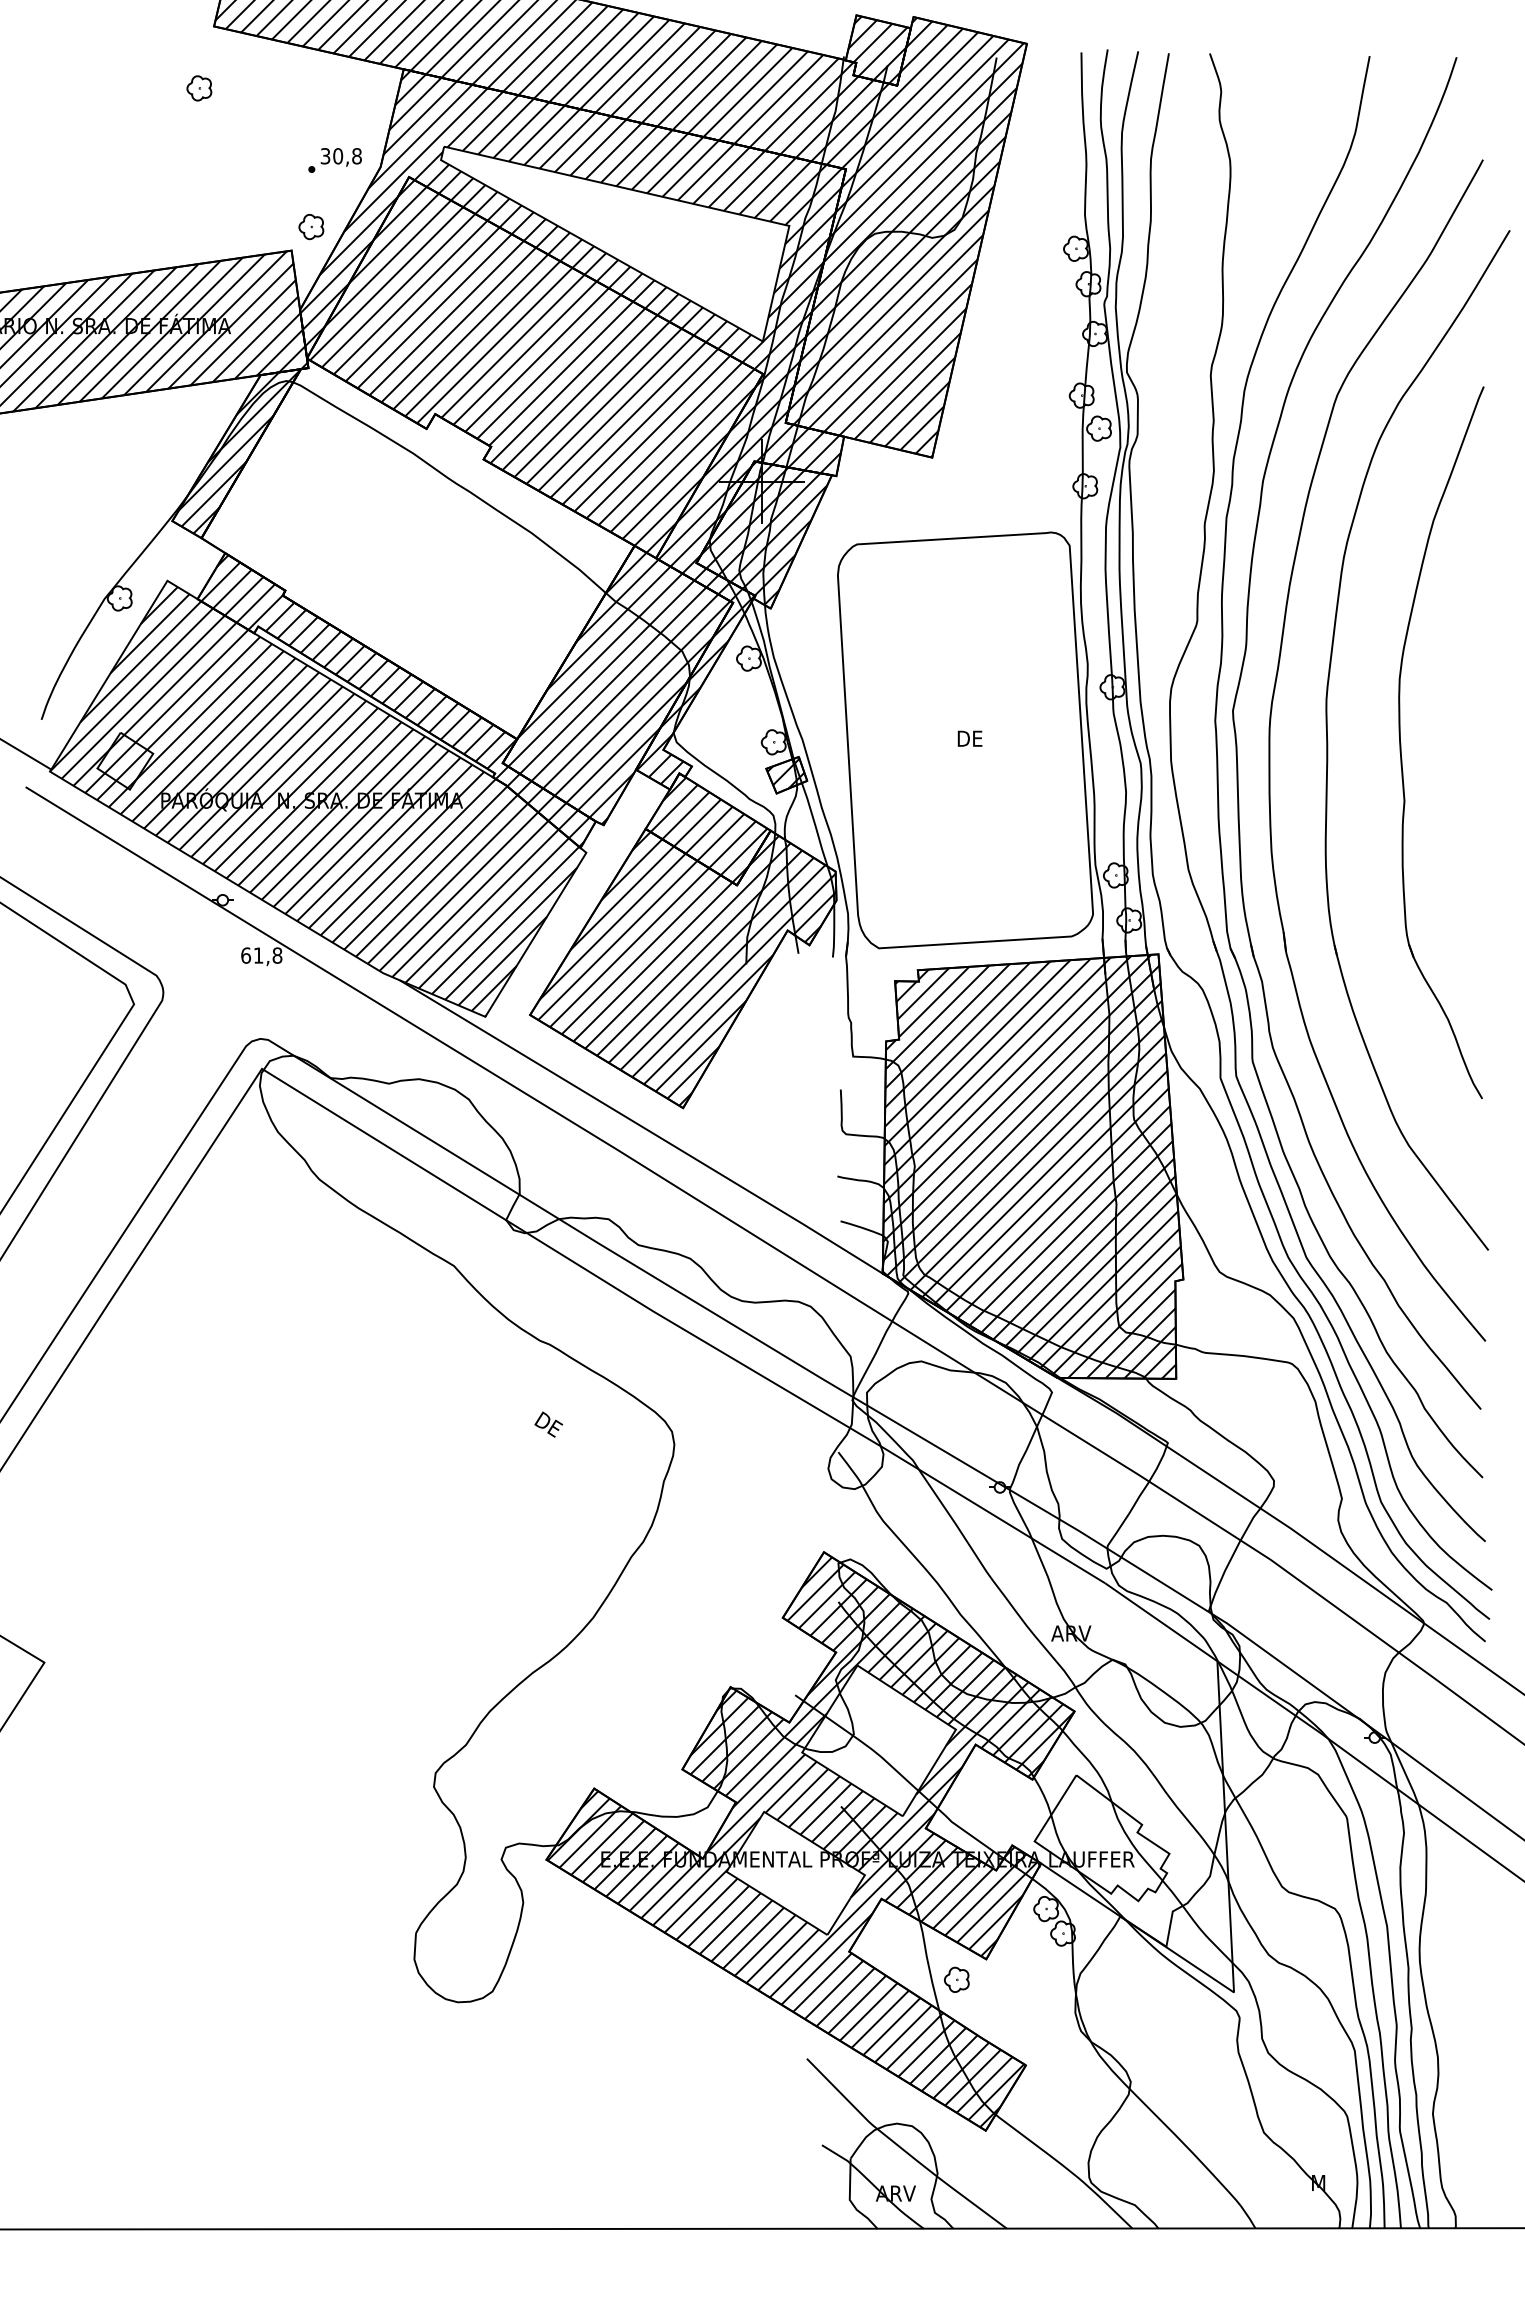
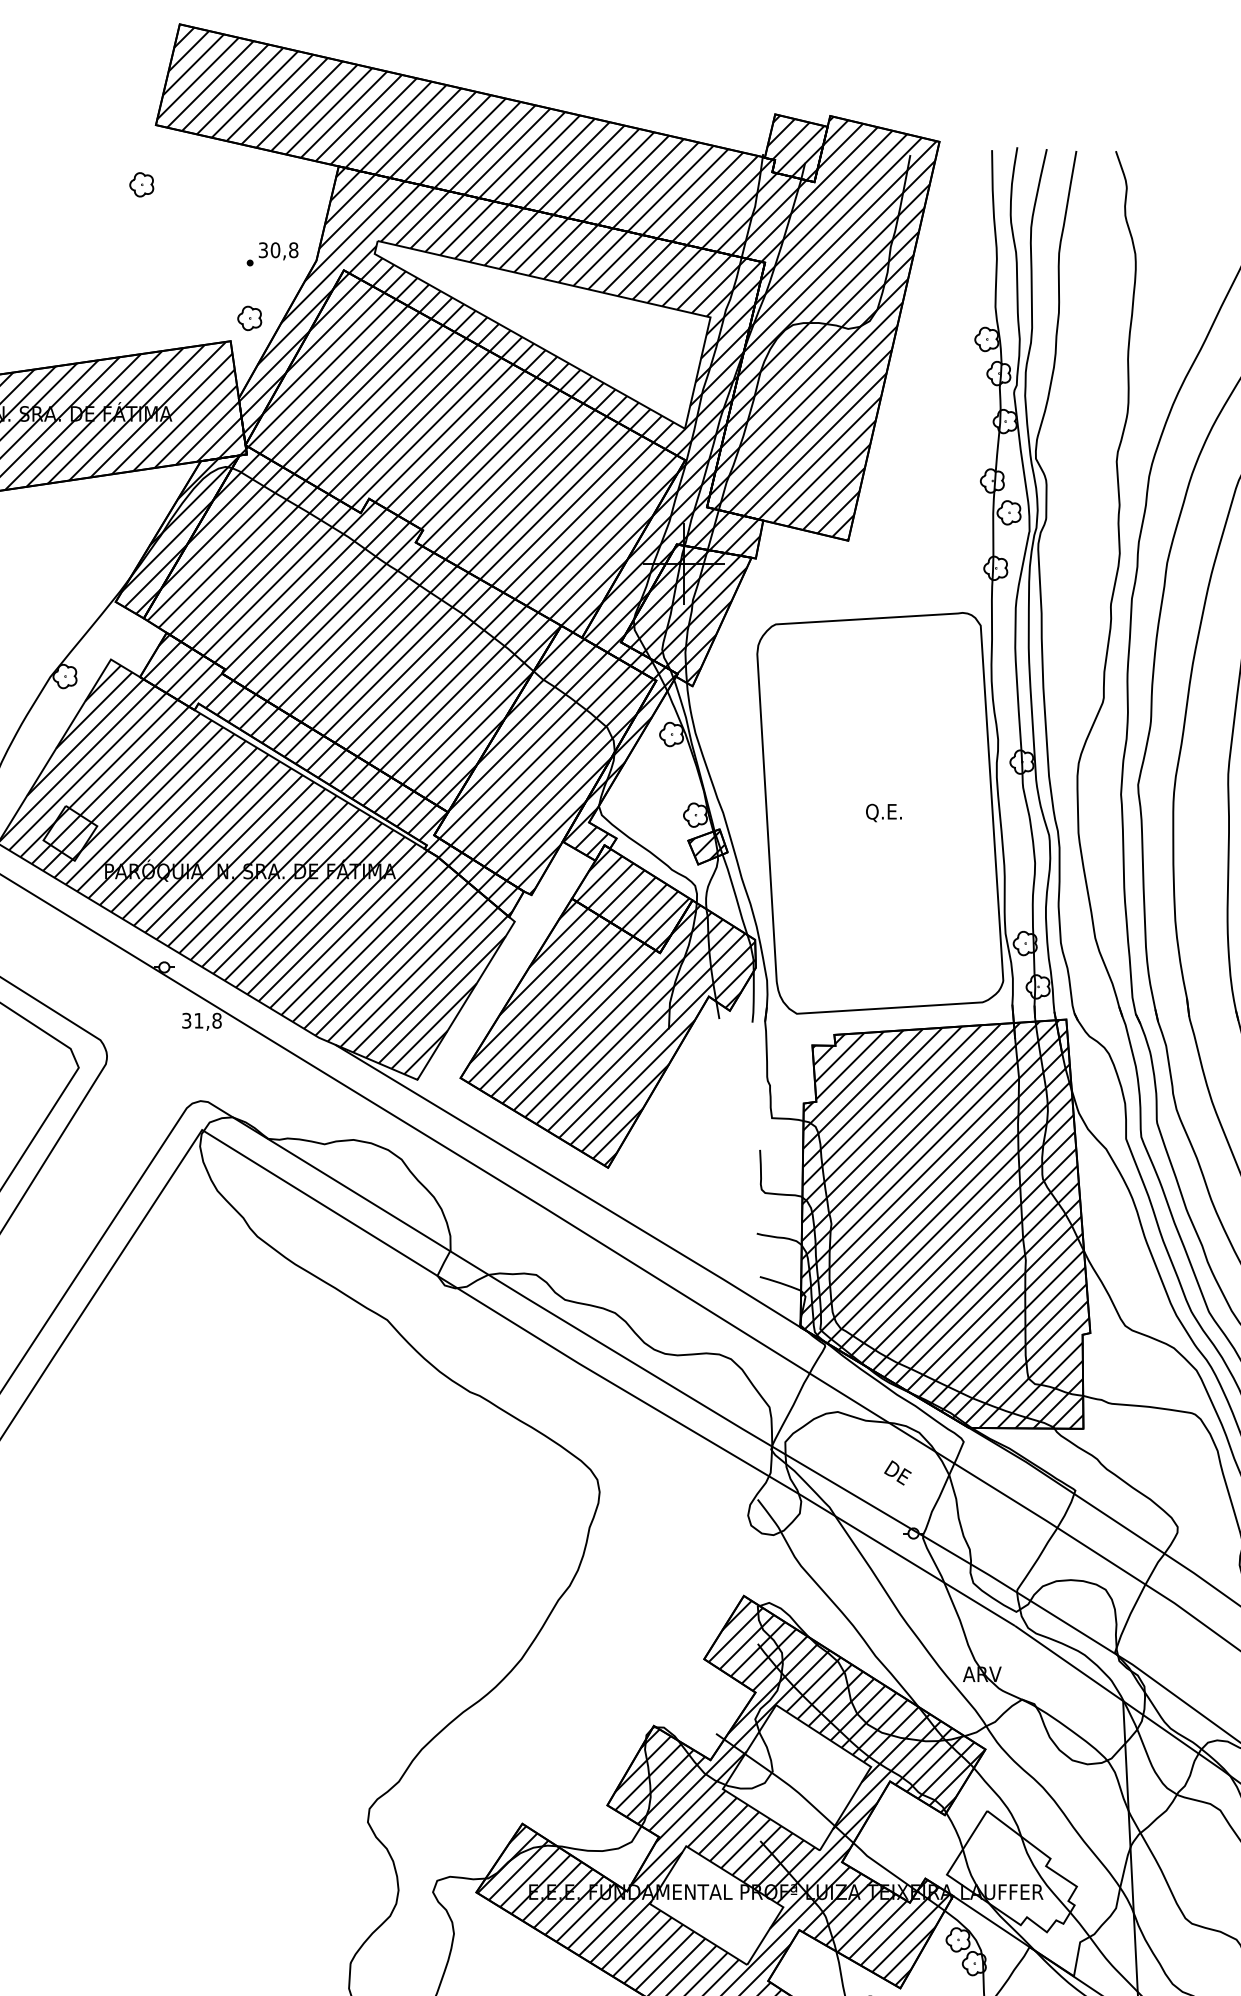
hatch: (419, 549) -> (353, 629), added
text: (968, 739) -> (883, 812), DE -> Q.E.
text: (246, 955) -> (187, 1020), 61,8 -> 31,8
text: (548, 1424) -> (897, 1472), moved

